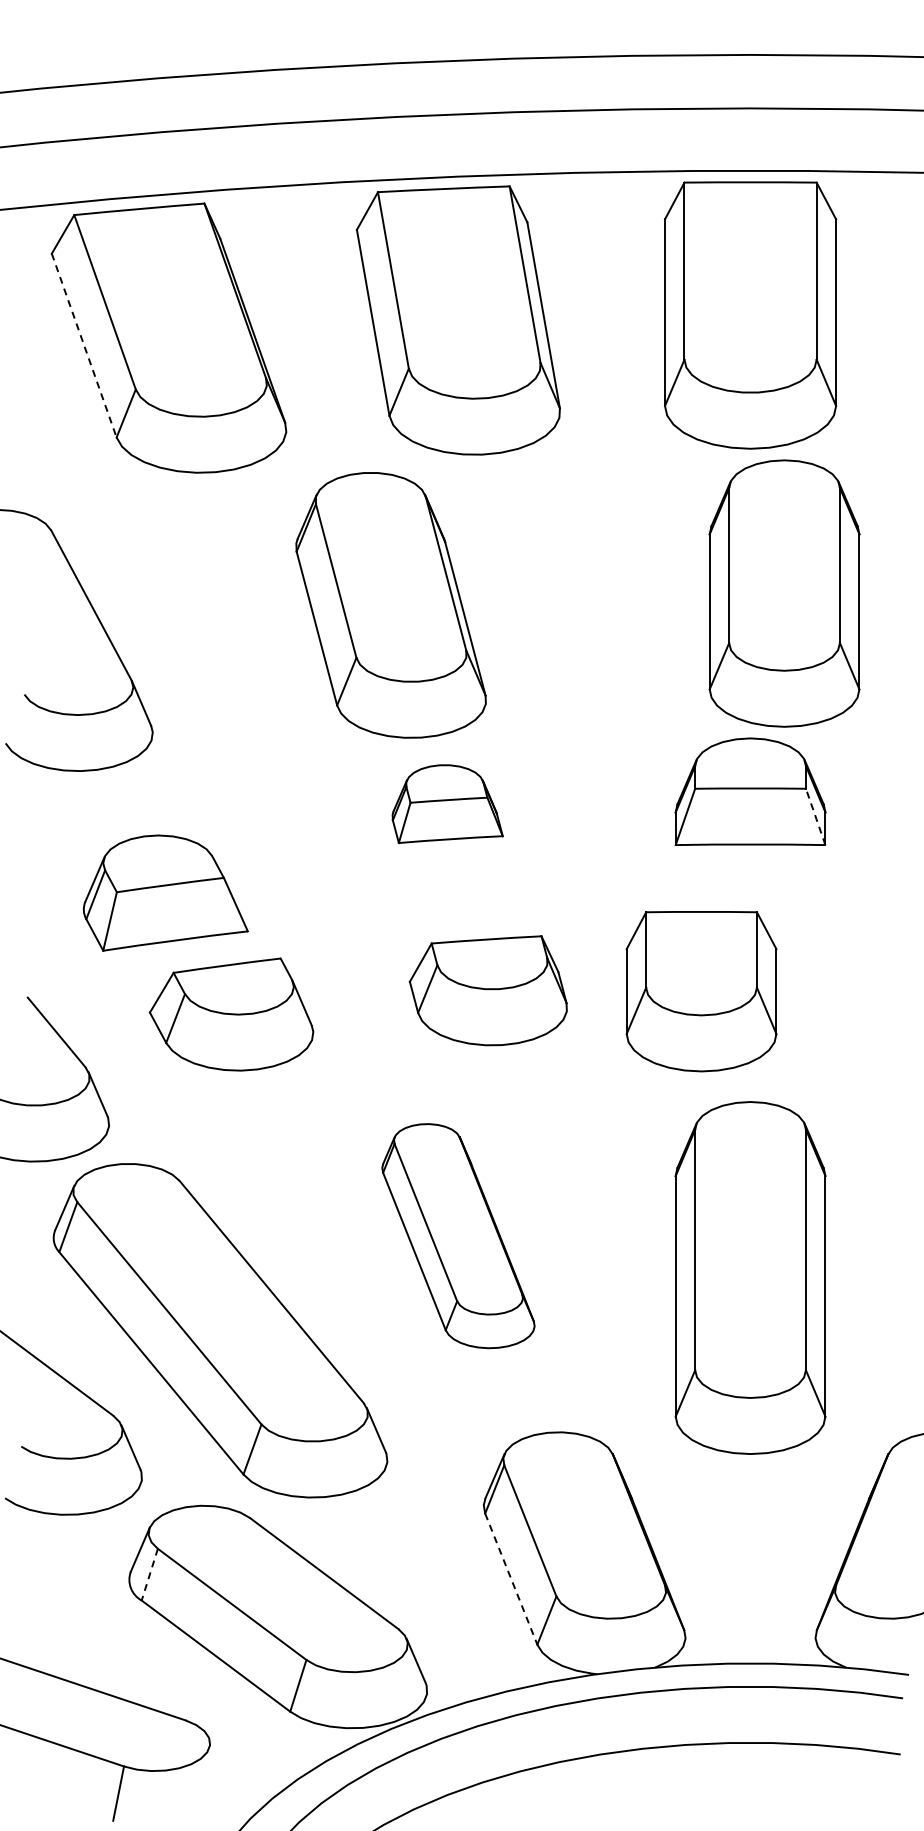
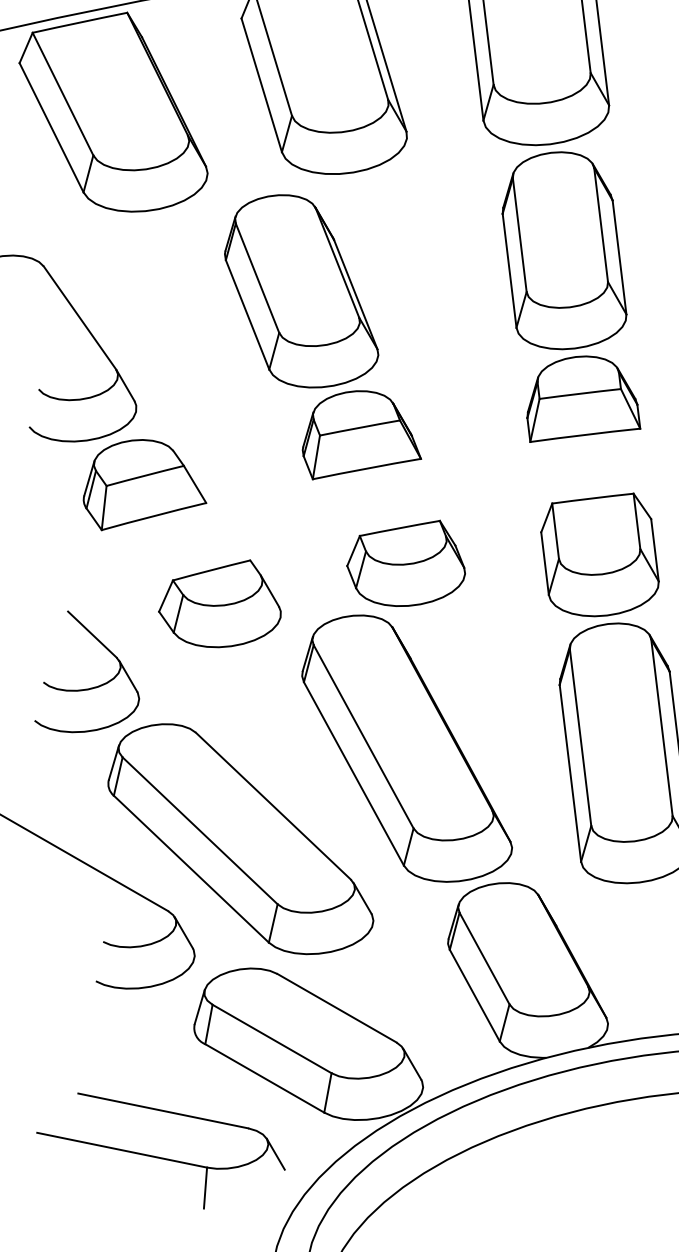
line: (84, 346) -> (51, 128), dashed -> solid
part: (784, 593) -> (562, 250), moved
part: (447, 803) -> (359, 431), size x1.43
line: (815, 816) -> (630, 408), dashed -> solid
part: (165, 892) -> (142, 481), moved
part: (701, 991) -> (599, 556), moved
part: (458, 1235) -> (405, 748), size x1.67
line: (149, 1575) -> (208, 1025), dashed -> solid
line: (511, 1579) -> (474, 995), dashed -> solid
line: (218, 1759) -> (275, 1154), added

